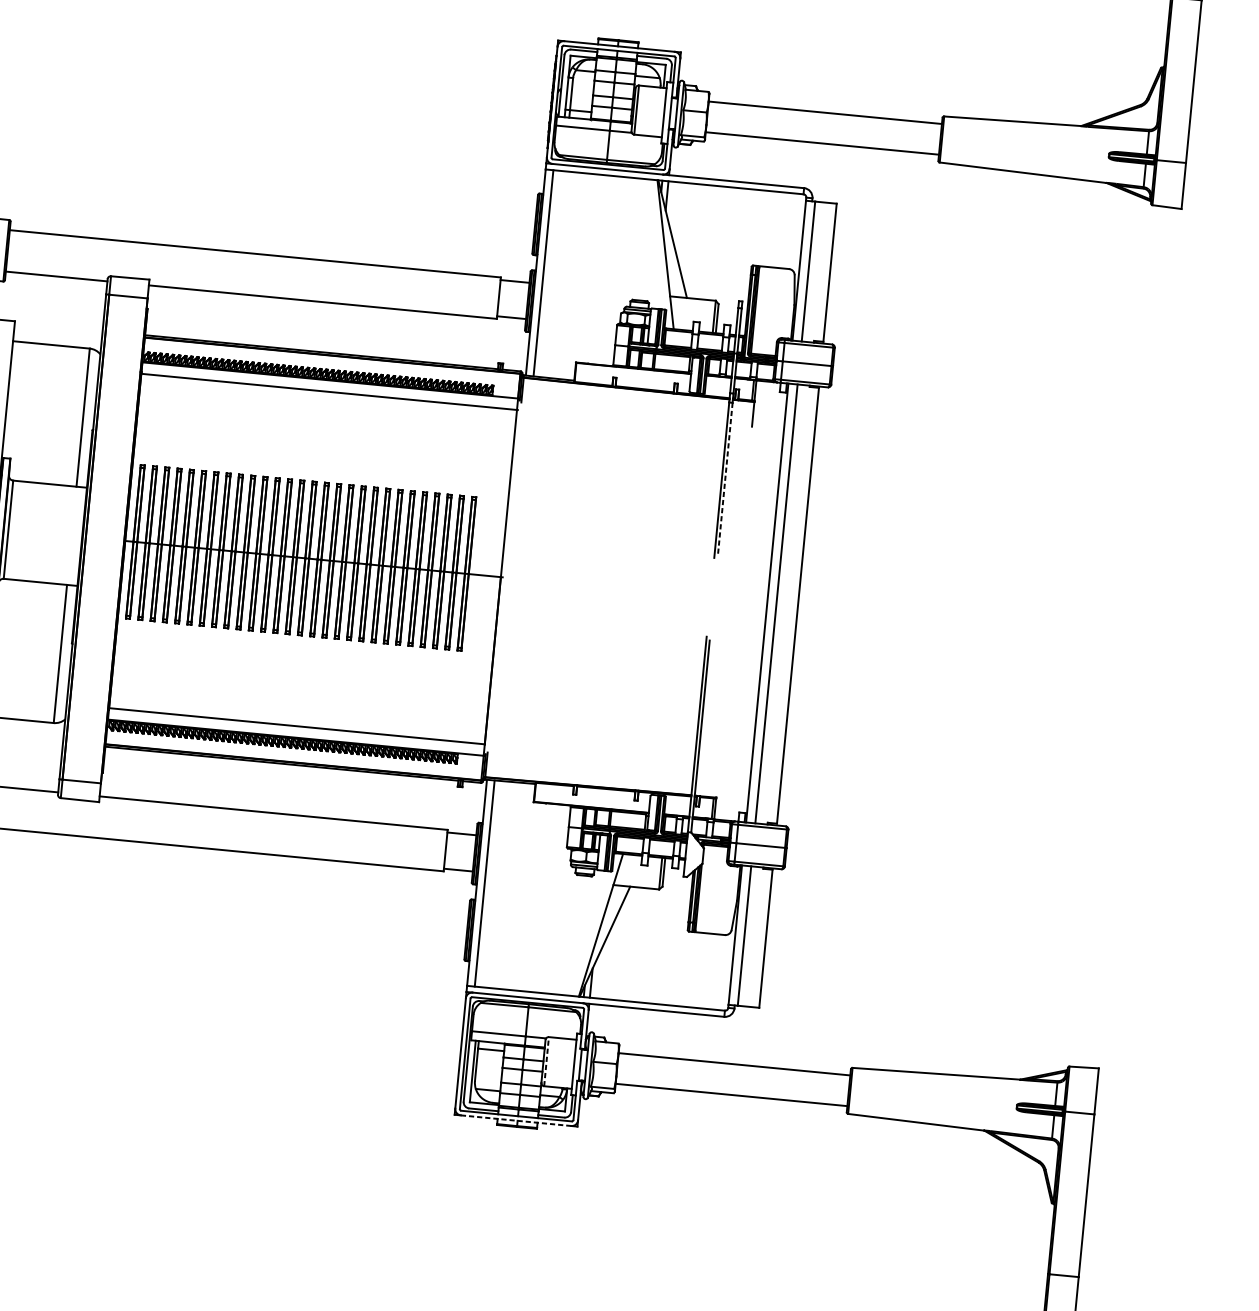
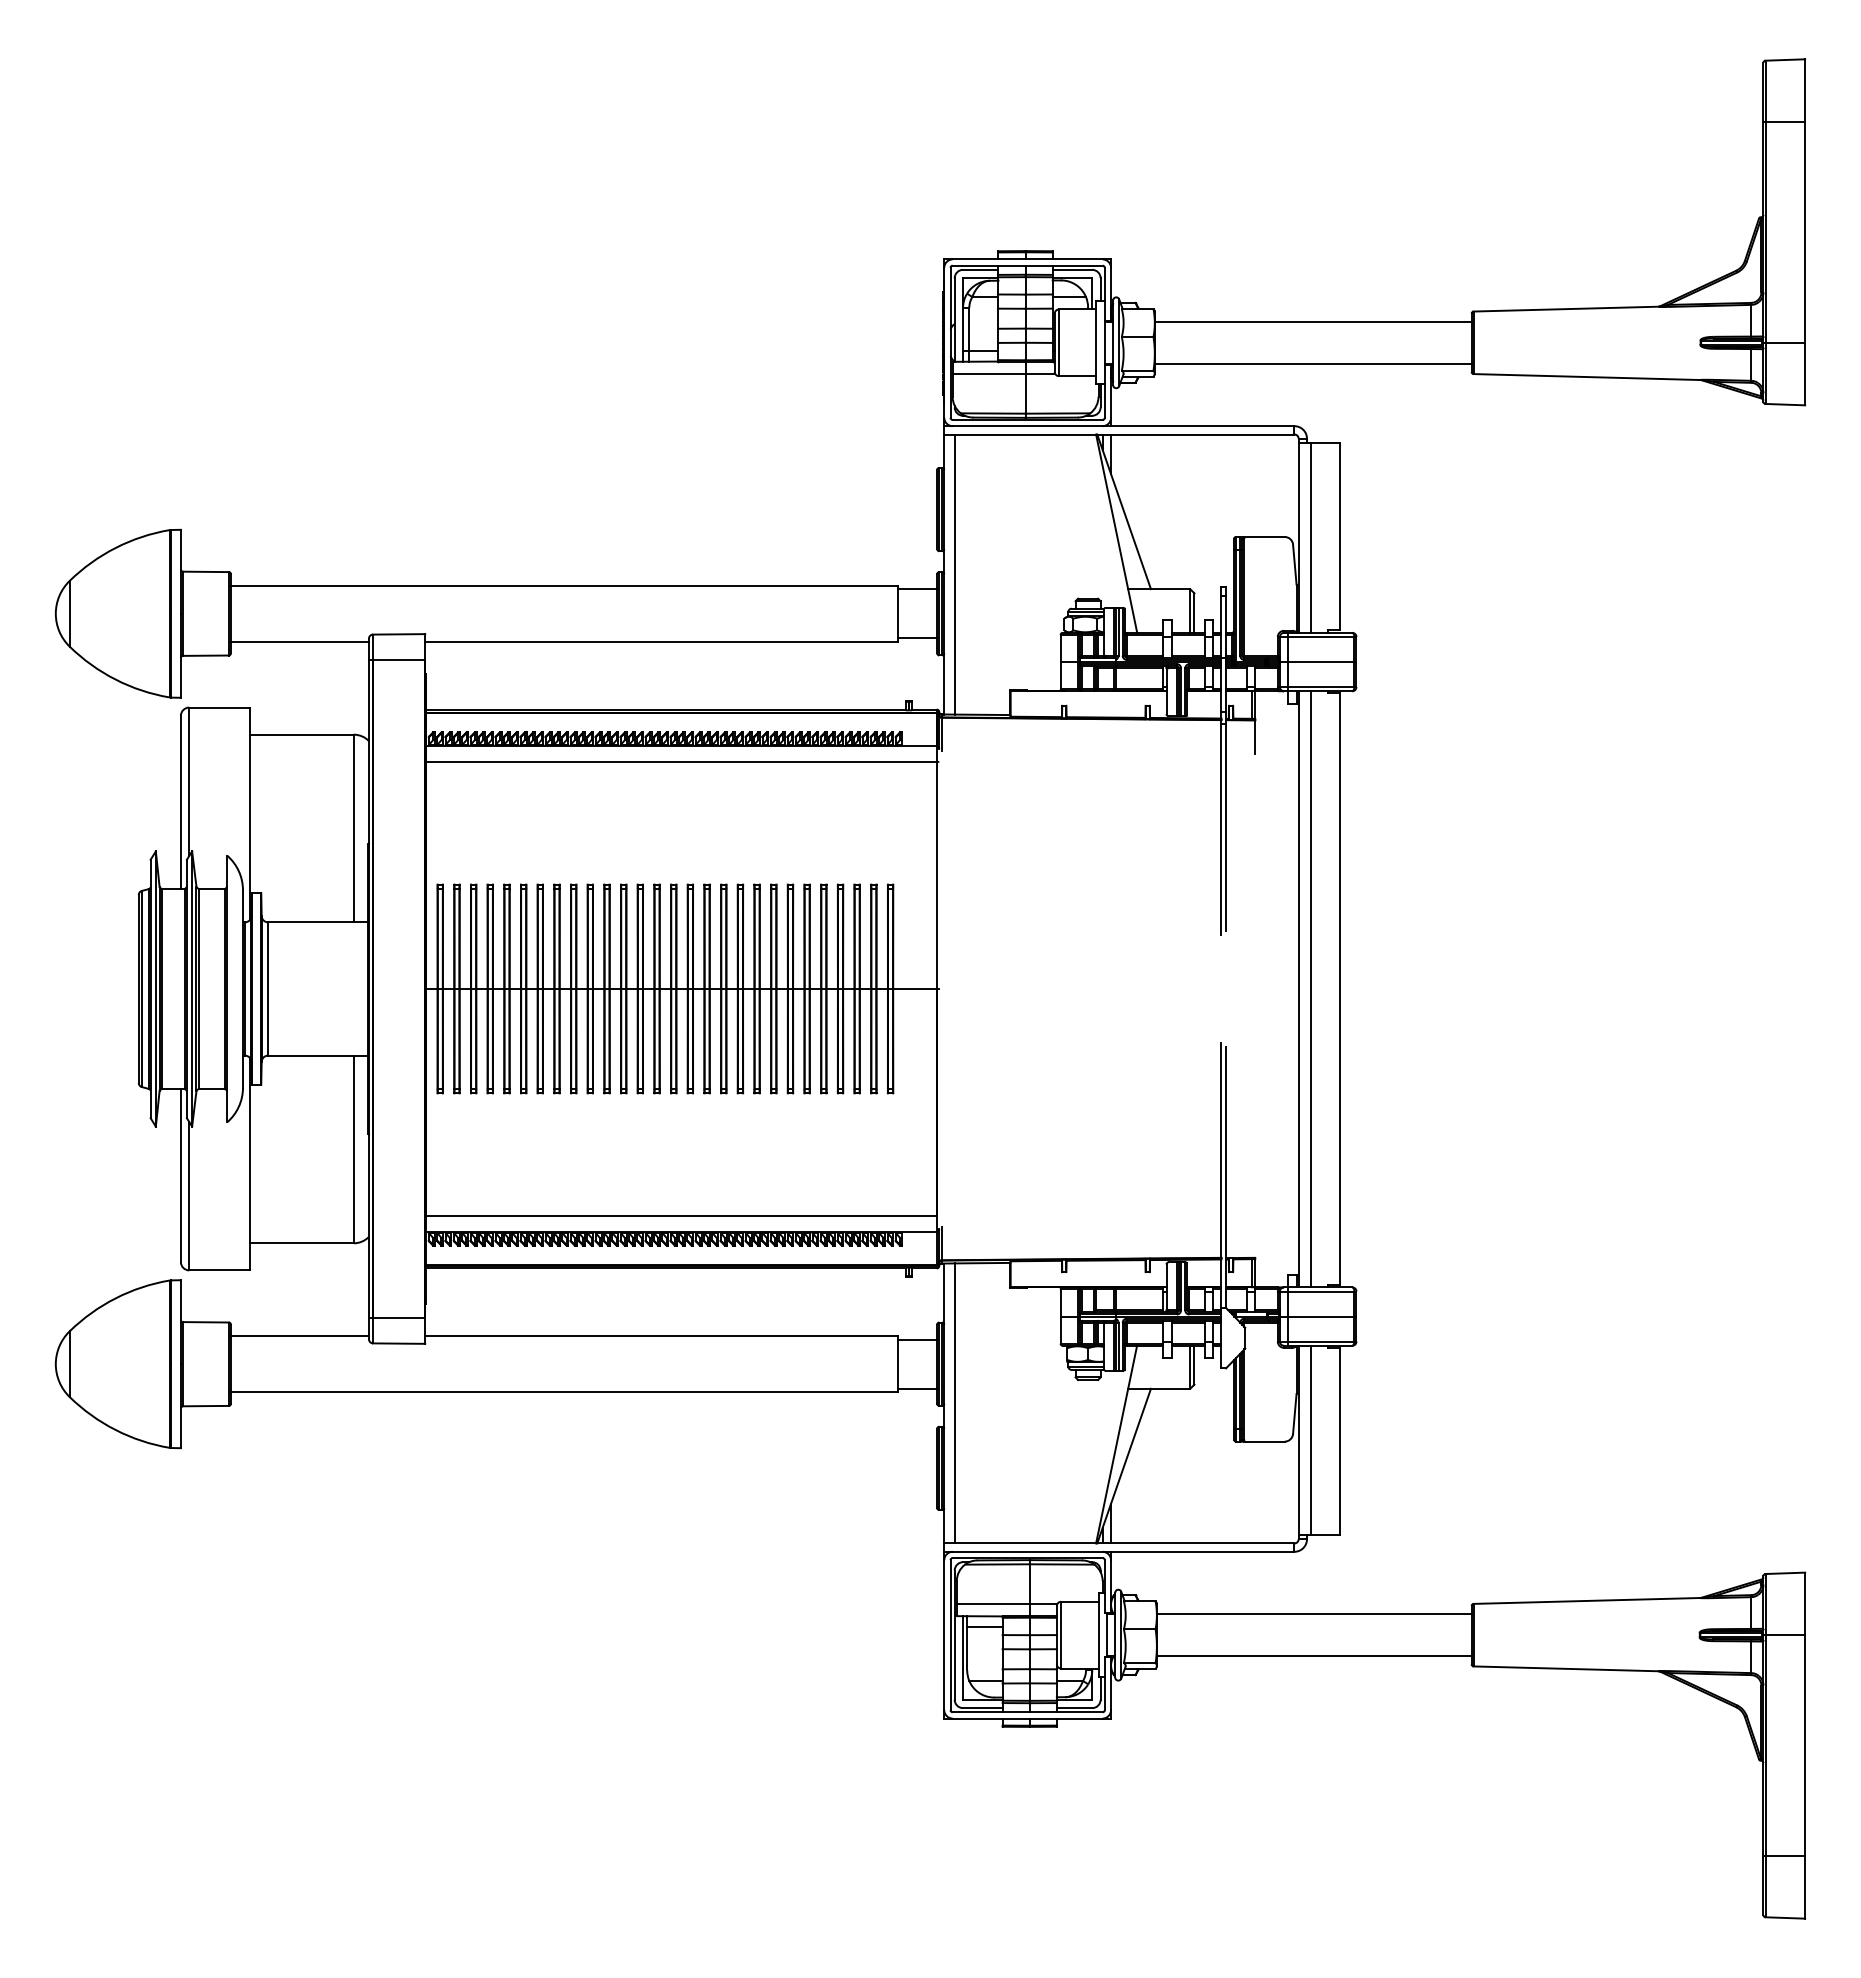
line: (725, 479) -> (1226, 828), dashed -> solid
line: (546, 1061) -> (1061, 1634), dashed -> solid
line: (515, 1120) -> (1027, 1718), dashed -> solid

